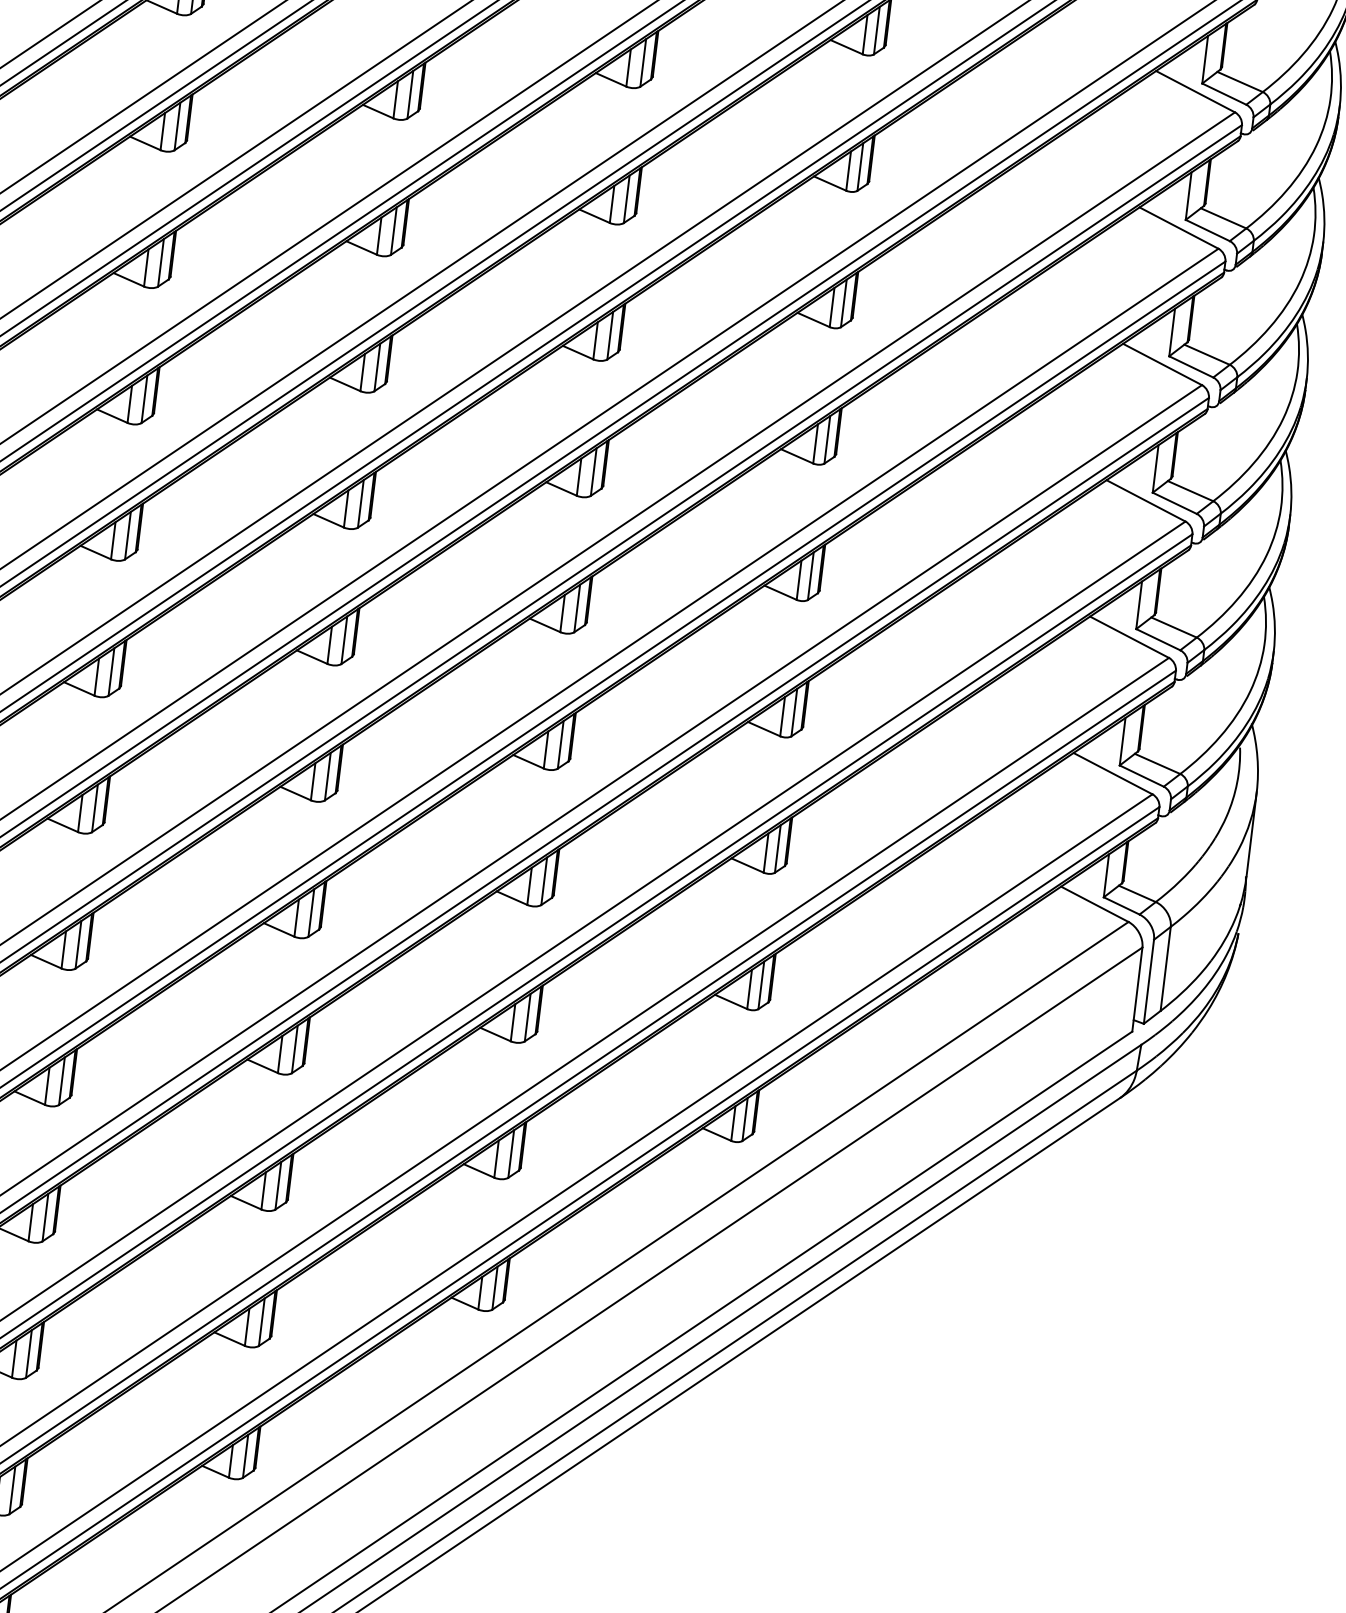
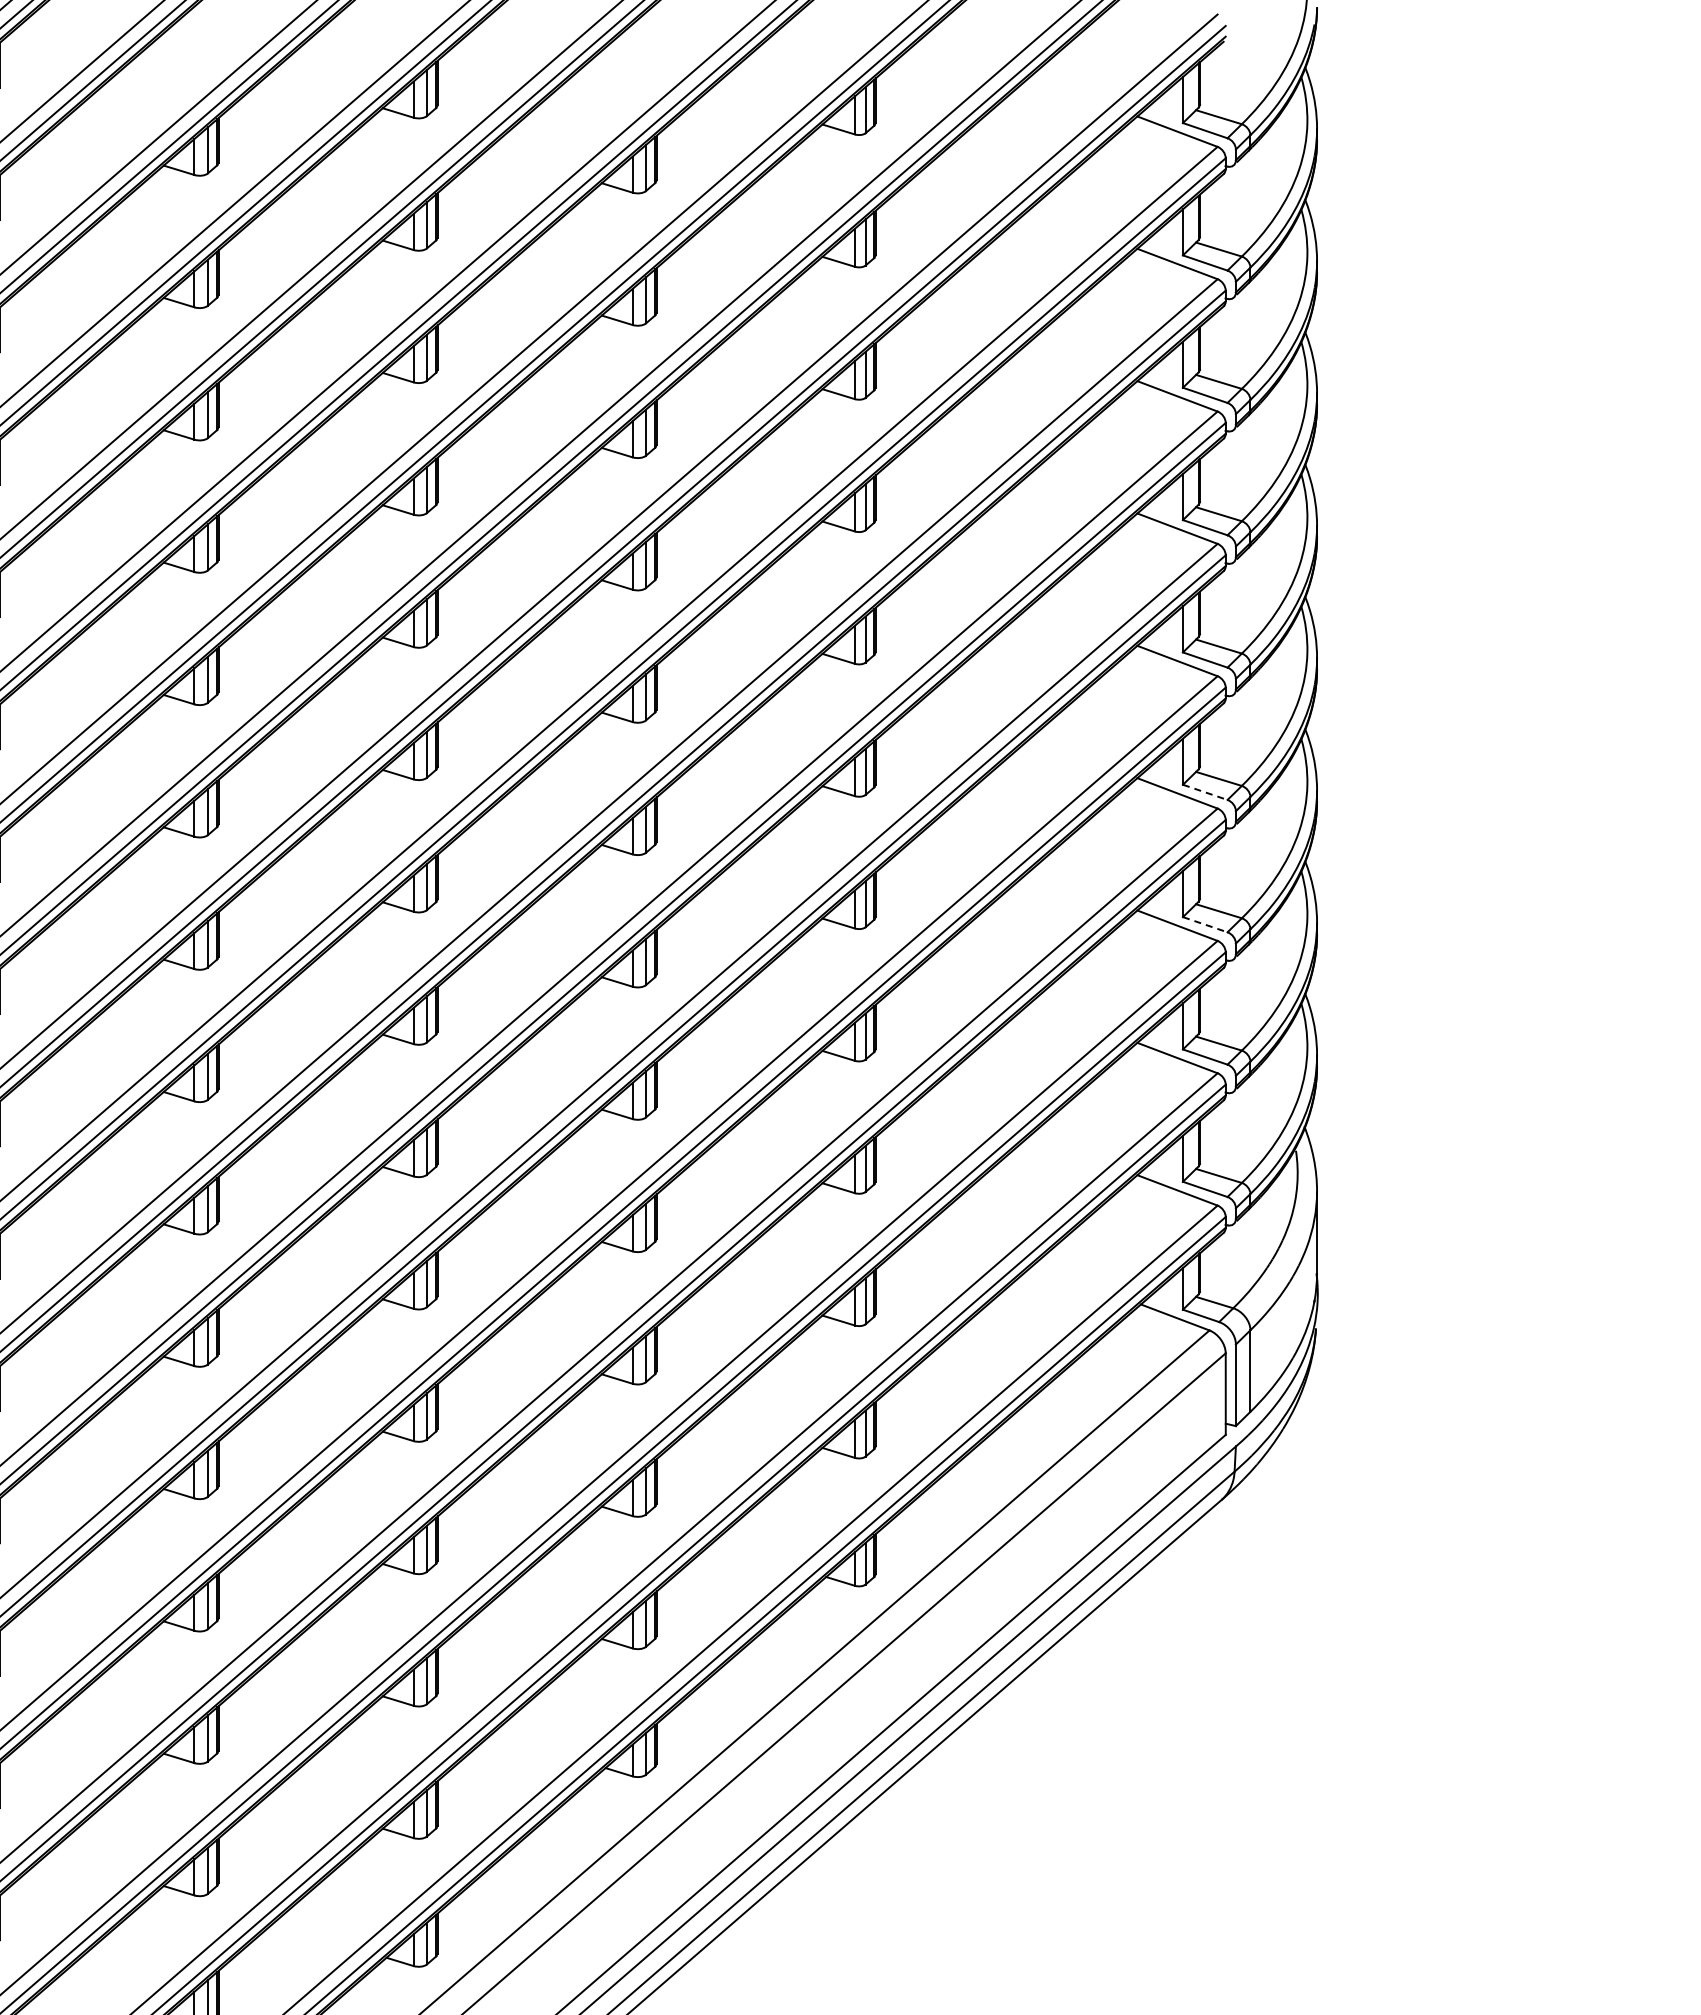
line: (1191, 367) -> (1205, 792), solid -> dashed
line: (1175, 503) -> (1205, 924), solid -> dashed

